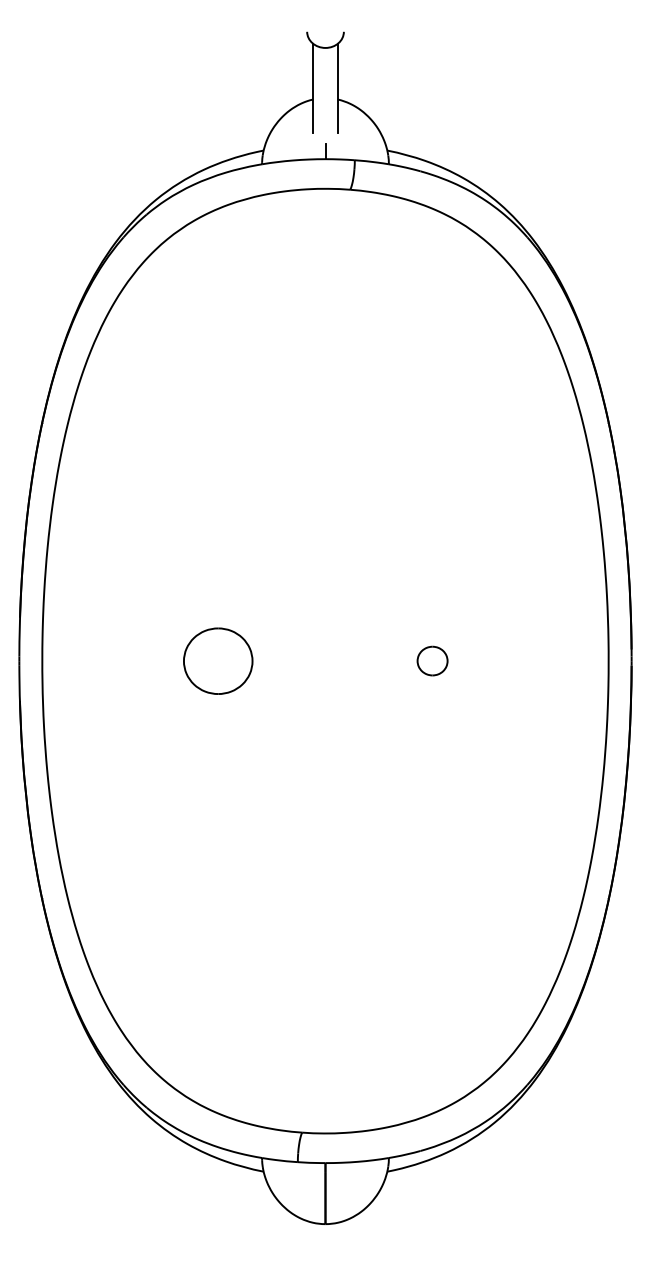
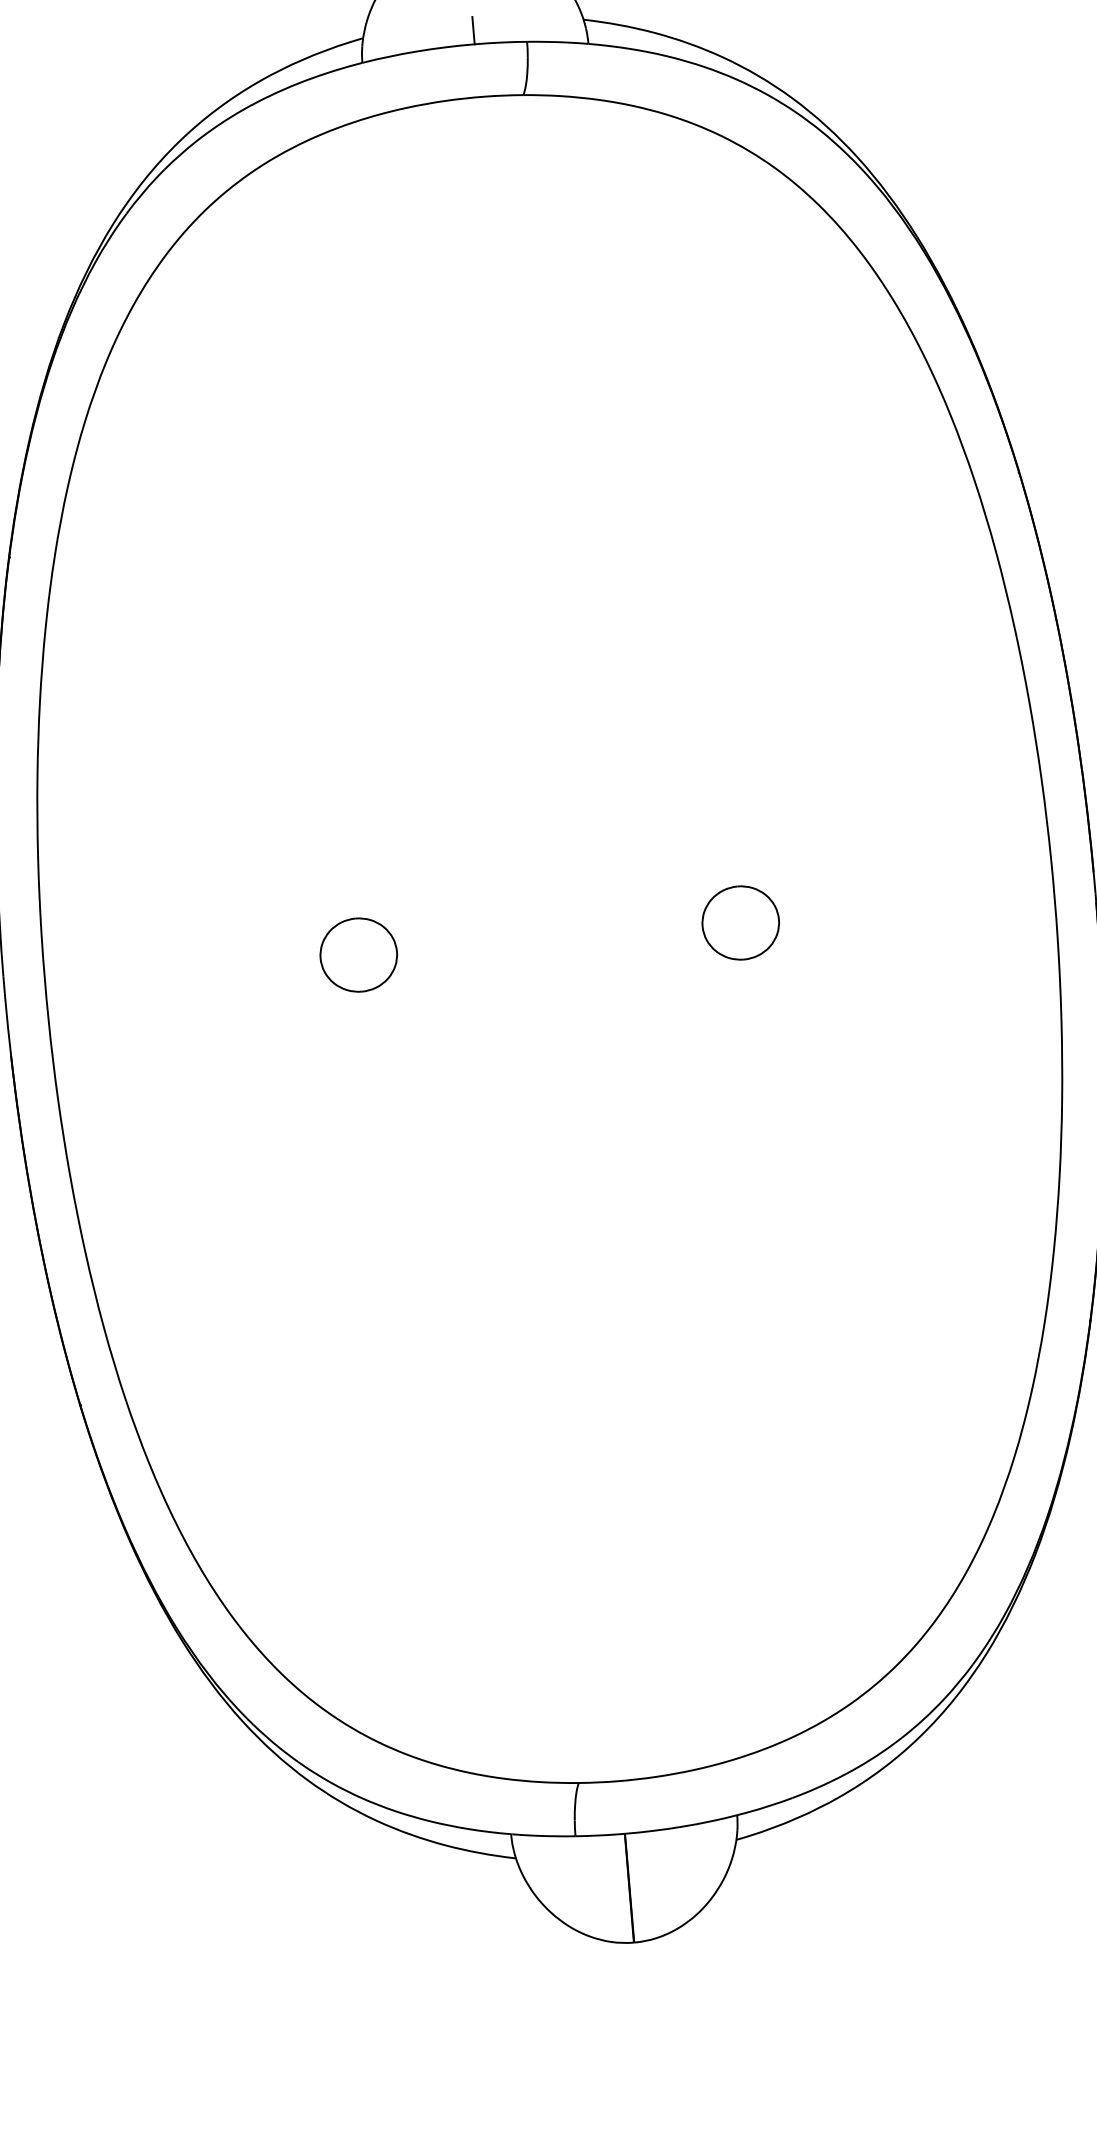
part: (218, 660) -> (358, 953), size x0.62
part: (432, 660) -> (740, 921), size x1.43

